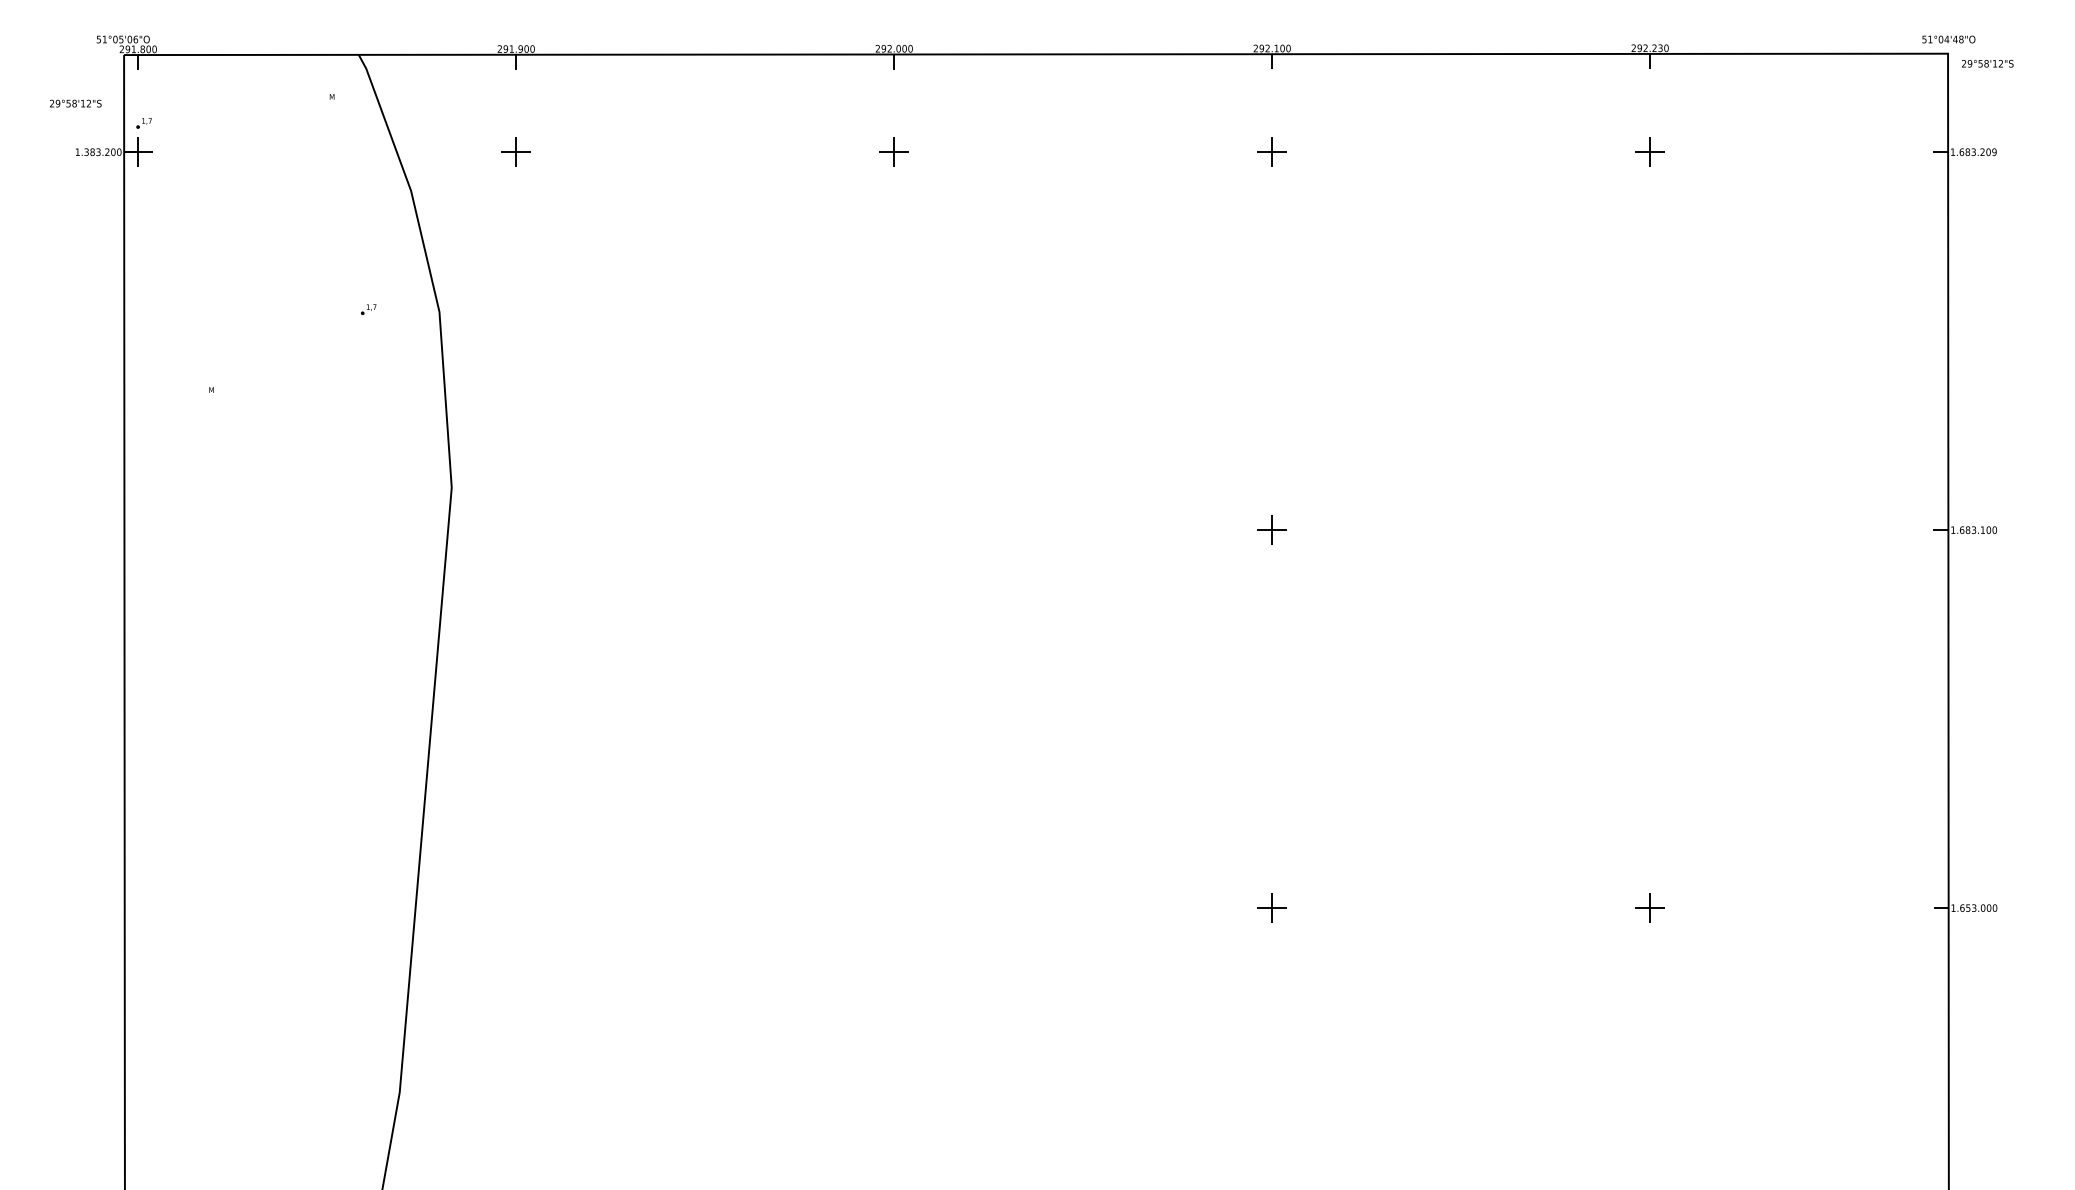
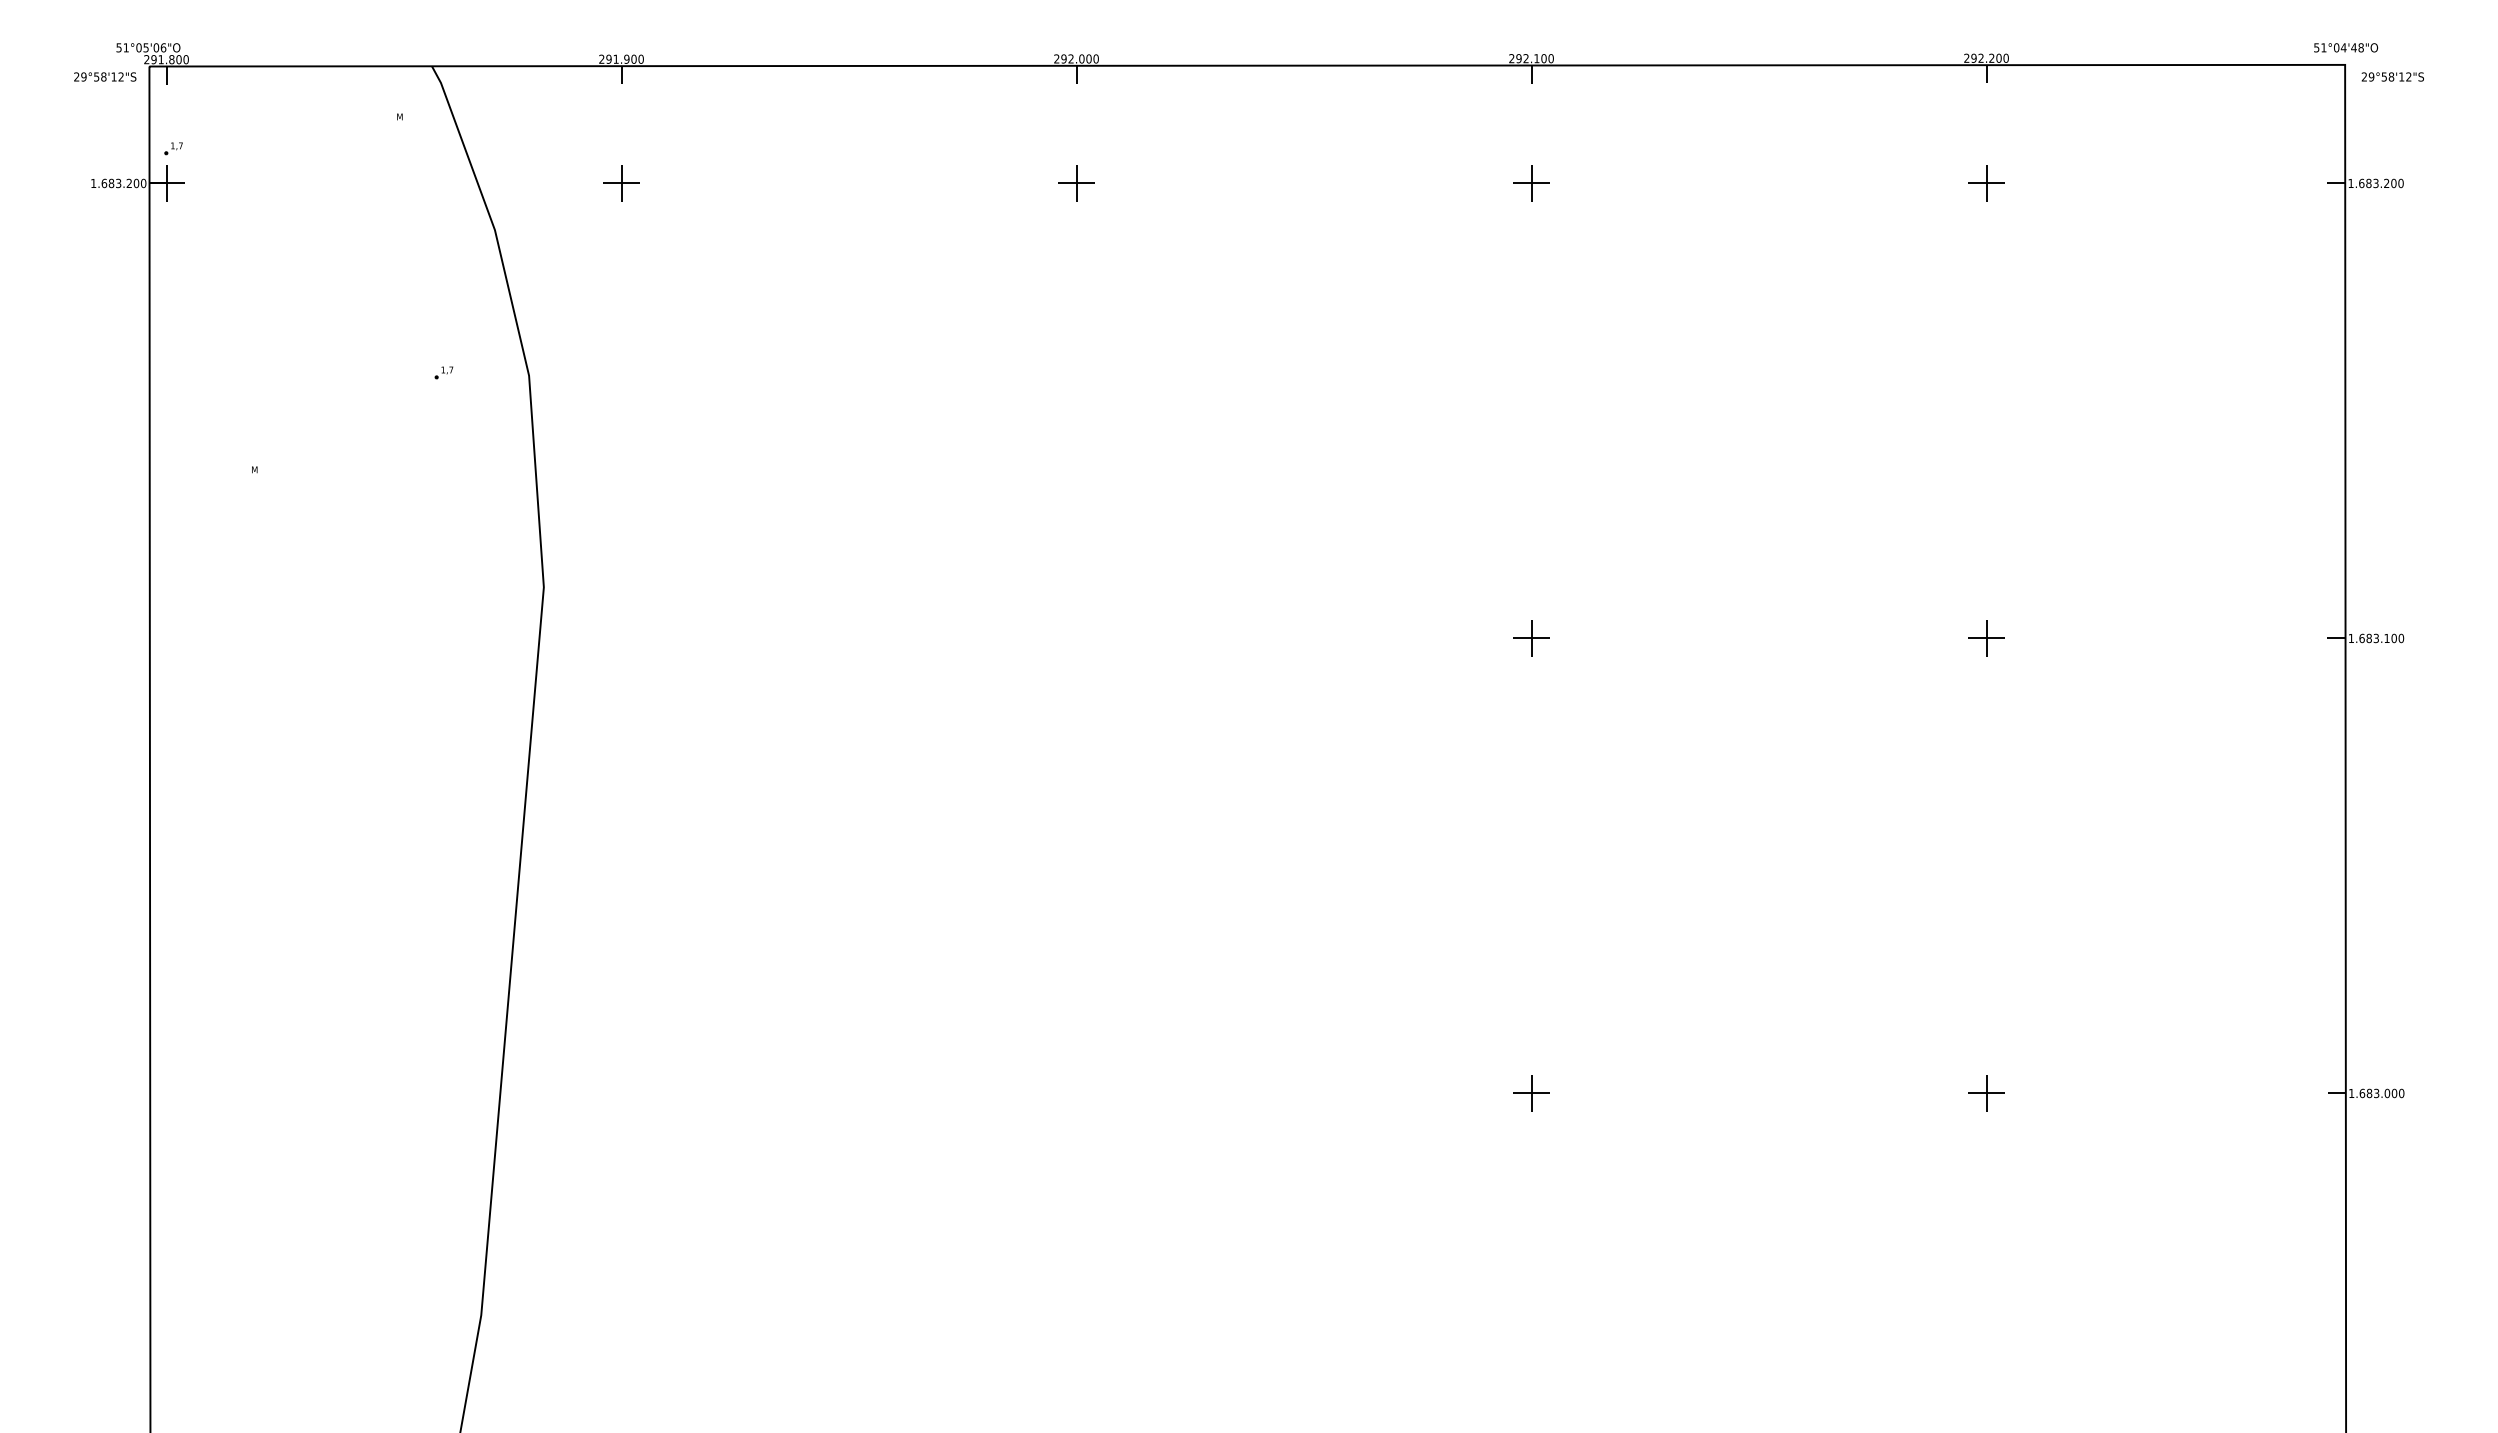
text: (1660, 47) -> (1998, 57), 292.230 -> 292.200
text: (75, 103) -> (105, 76), moved
text: (86, 152) -> (104, 183), 1.383.200 -> 1.683.200
text: (1994, 152) -> (2400, 183), 1.683.209 -> 1.683.200
part: (1650, 530) -> (1986, 638), added
text: (1968, 908) -> (2369, 1093), 1.653.000 -> 1.683.000

